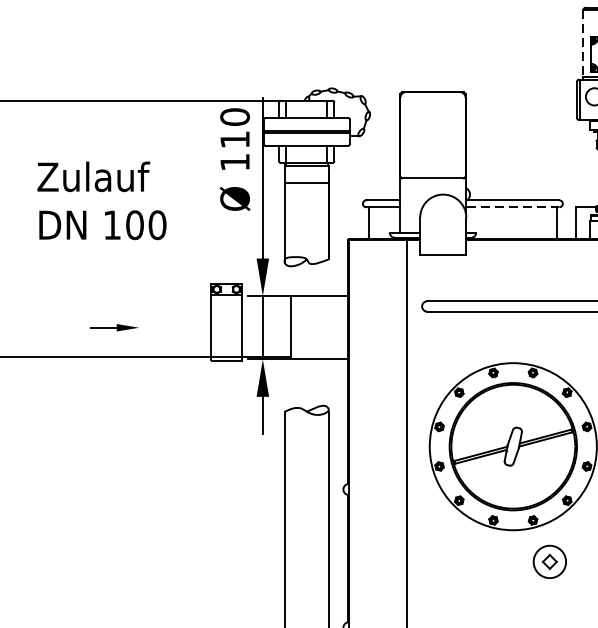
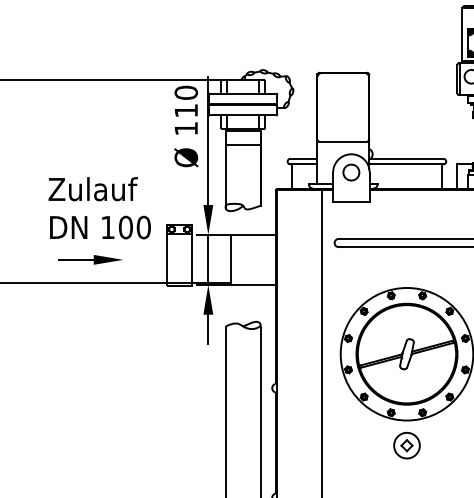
line: (583, 44) -> (462, 35), dashed -> solid
text: (101, 201) -> (99, 208), moved
line: (511, 207) -> (405, 164), dashed -> solid
part: (443, 217) -> (351, 172), added
part: (114, 327) -> (90, 259), size x1.67
part: (549, 561) -> (406, 445), moved

